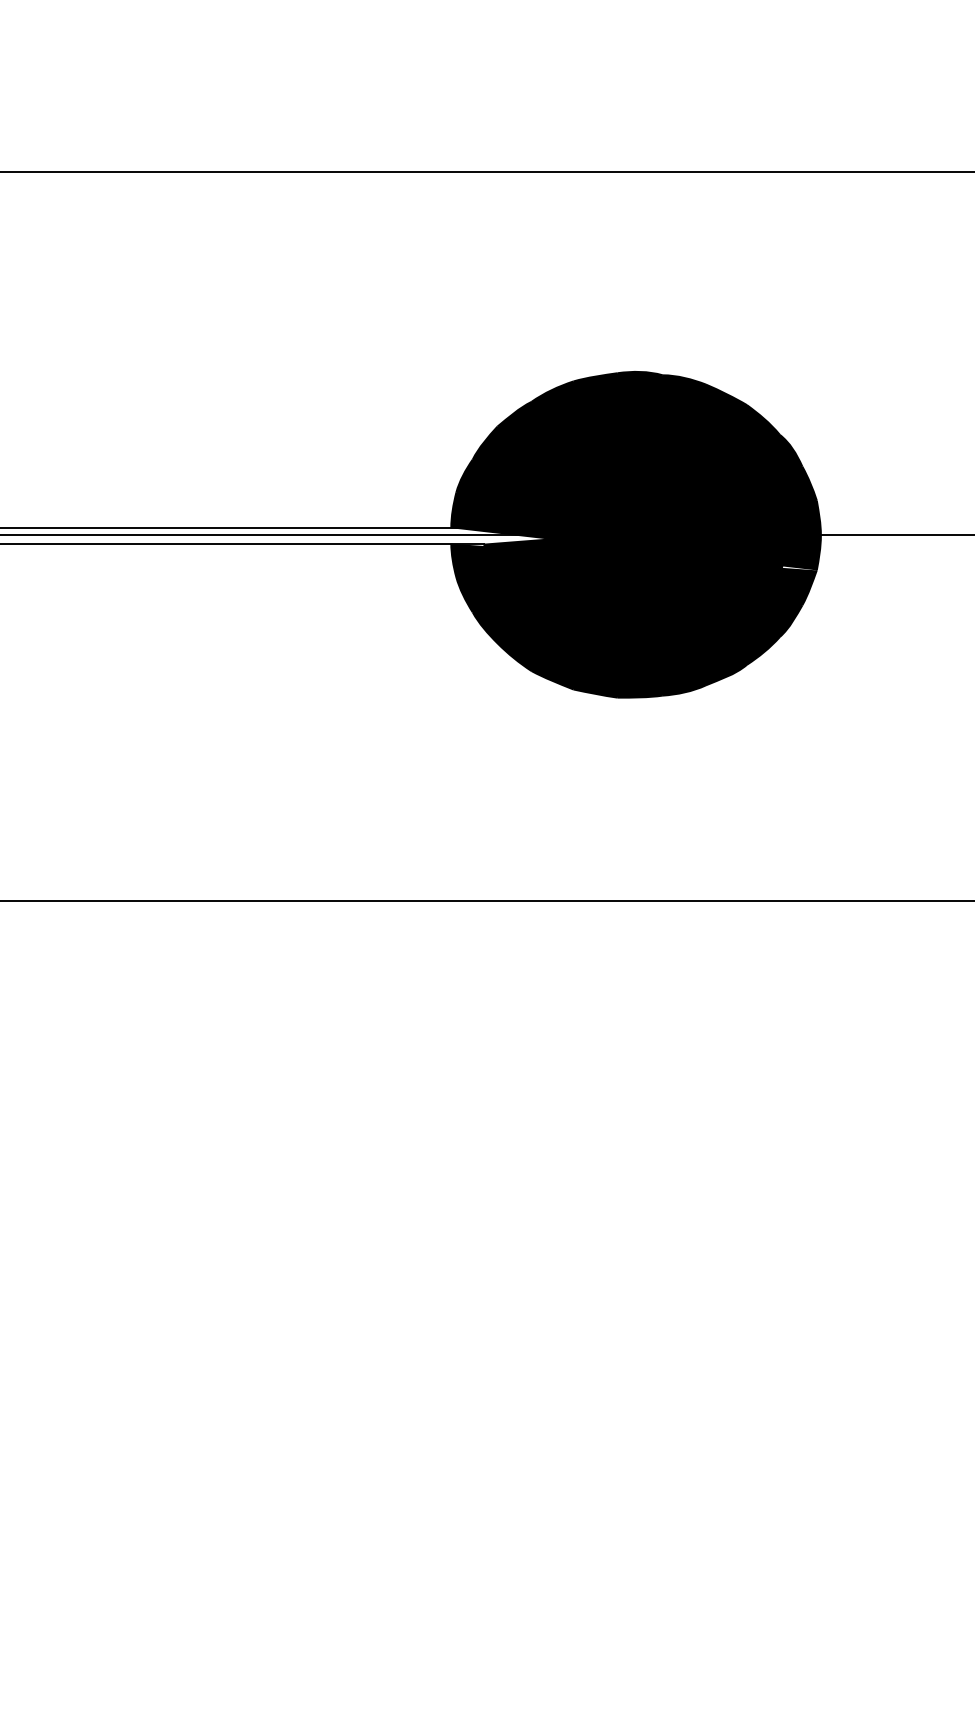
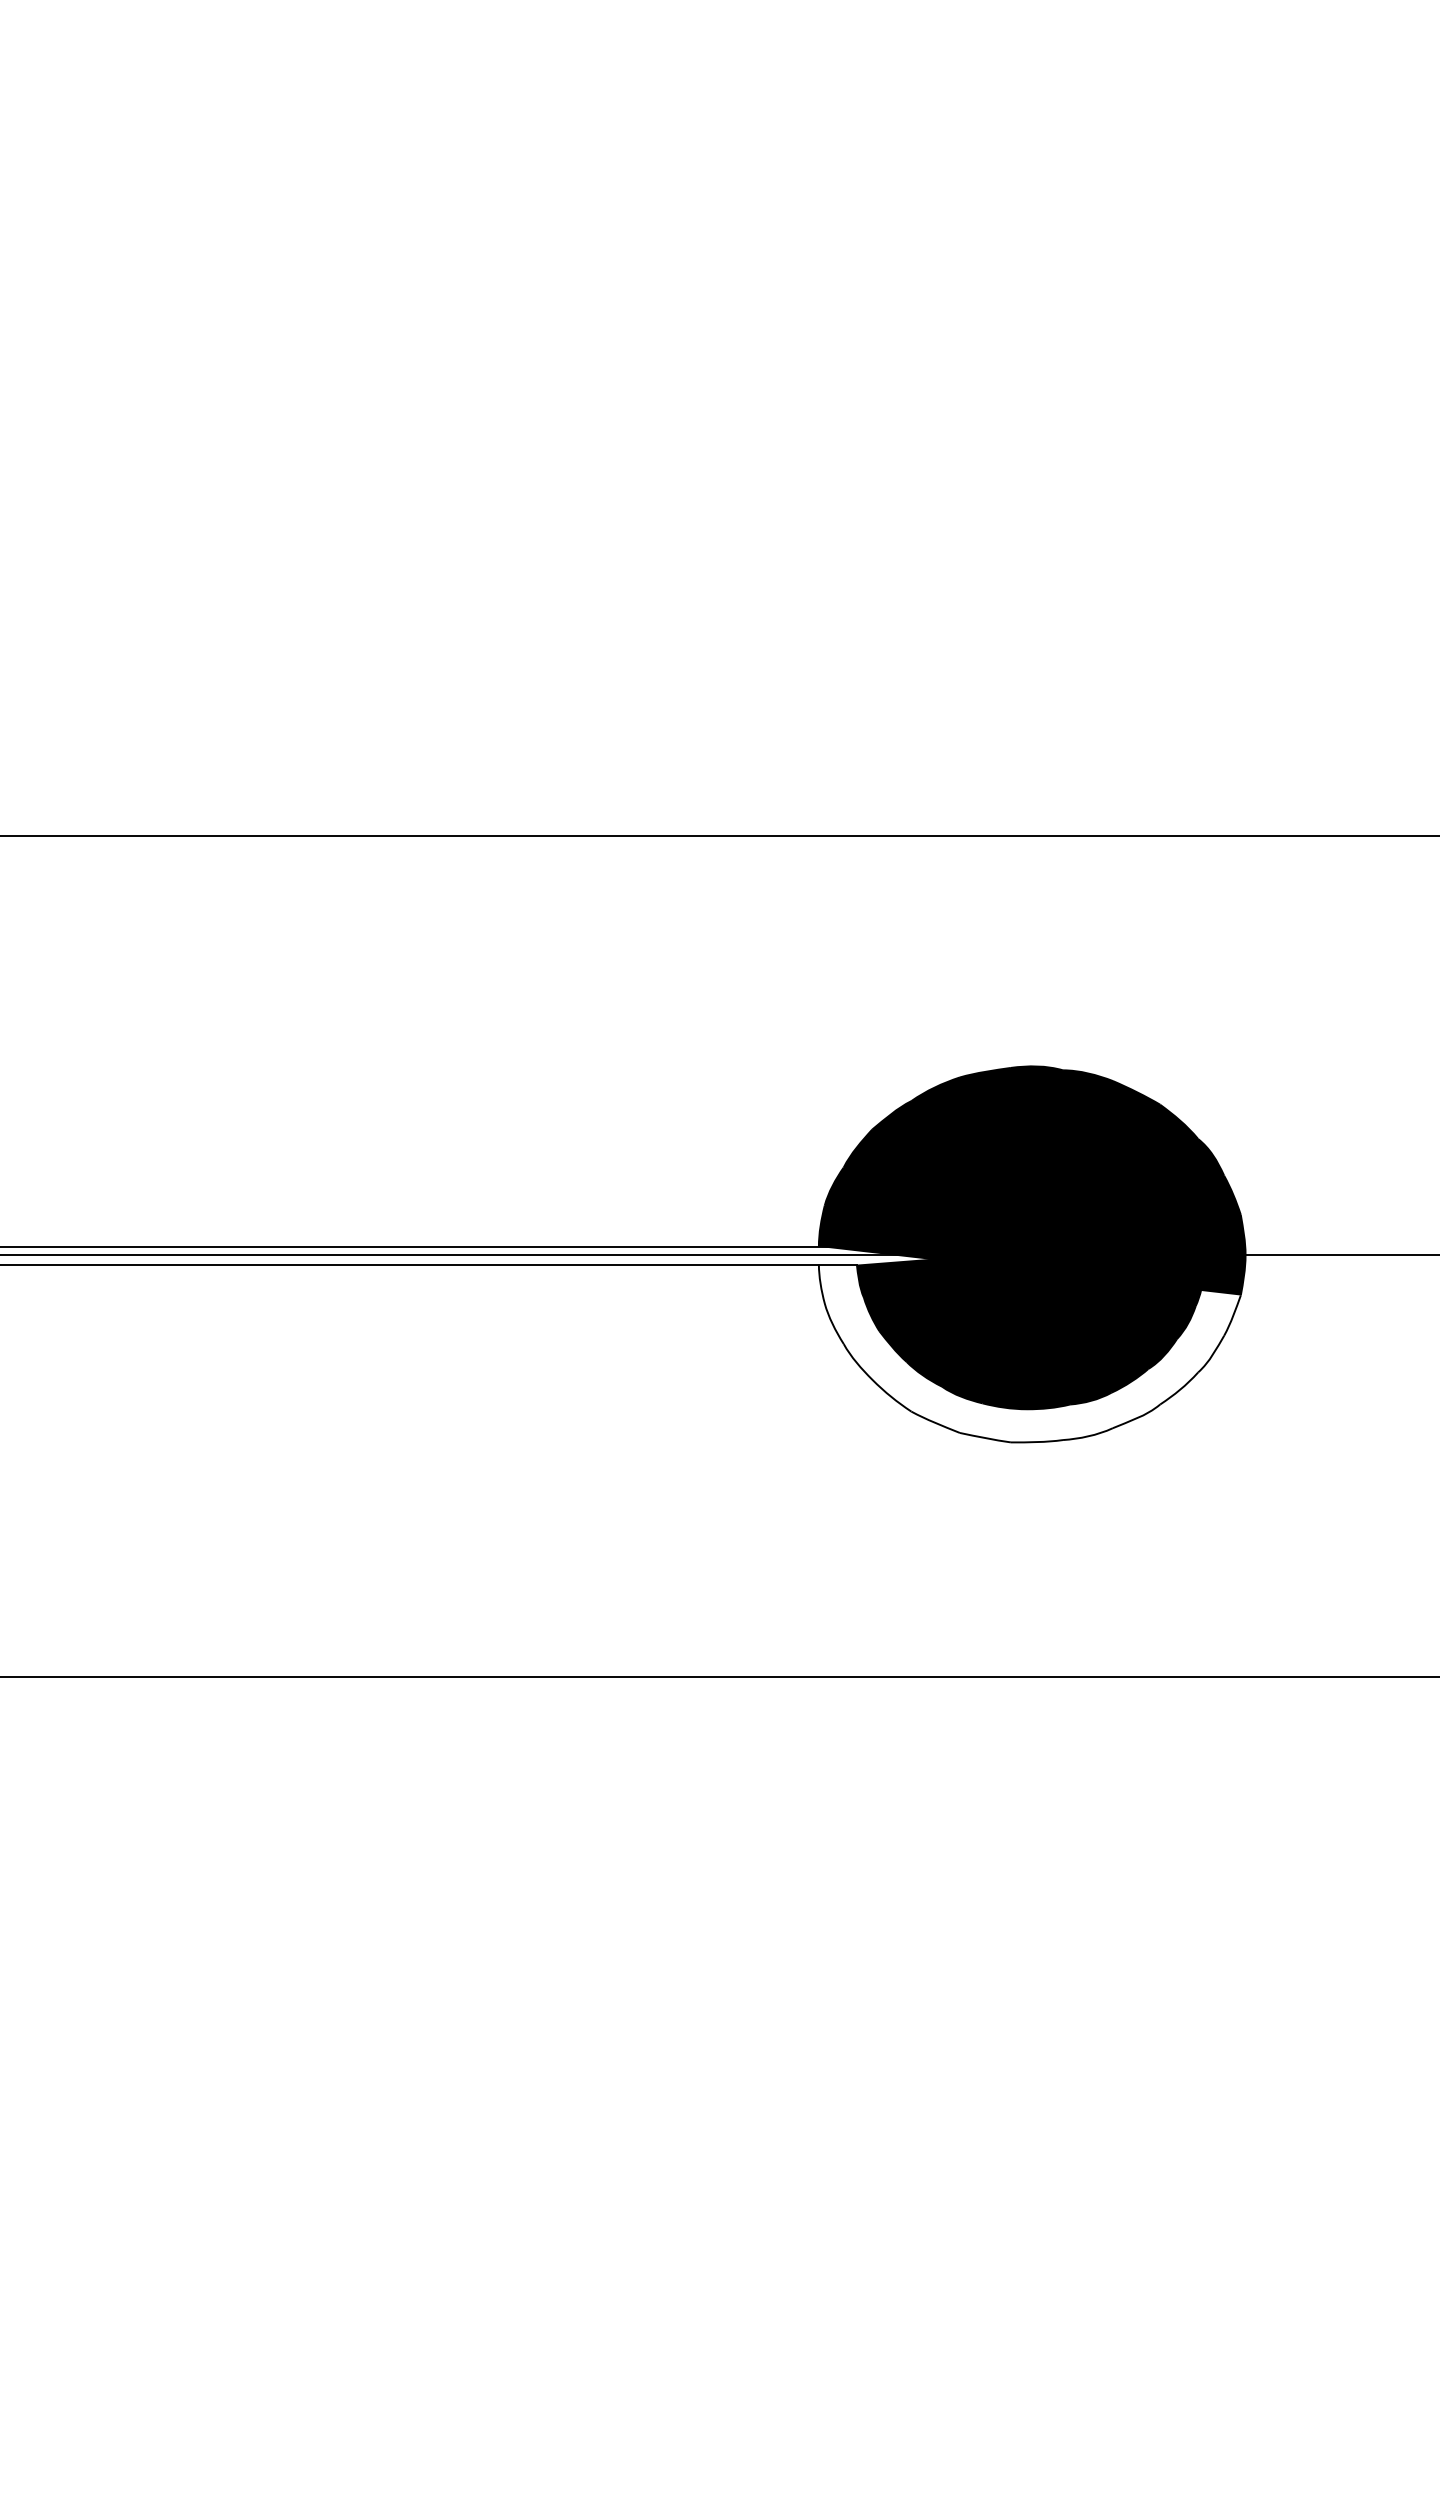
fill: (633, 620) -> (1029, 1353), removed

